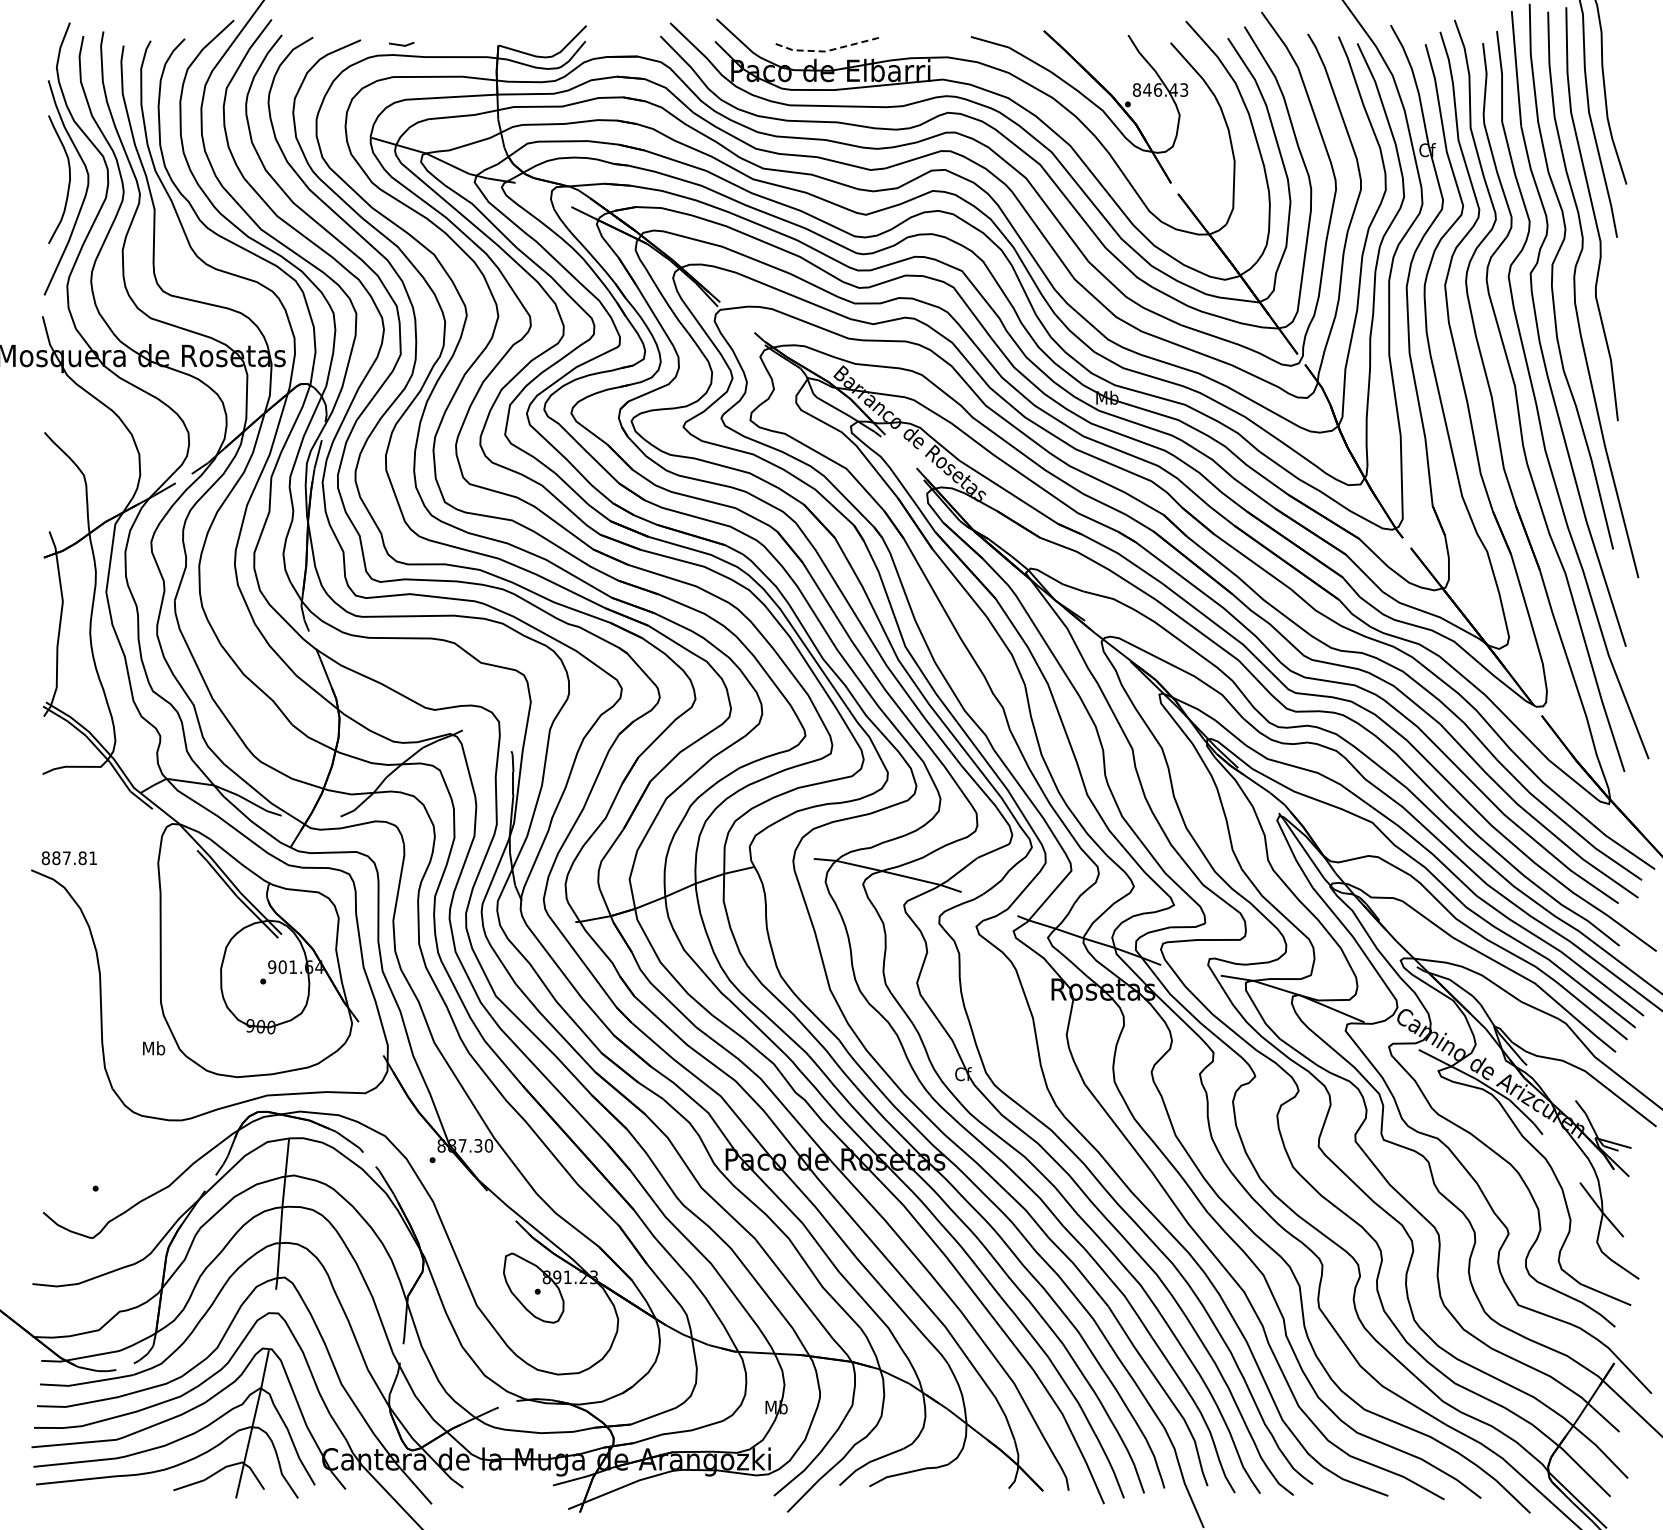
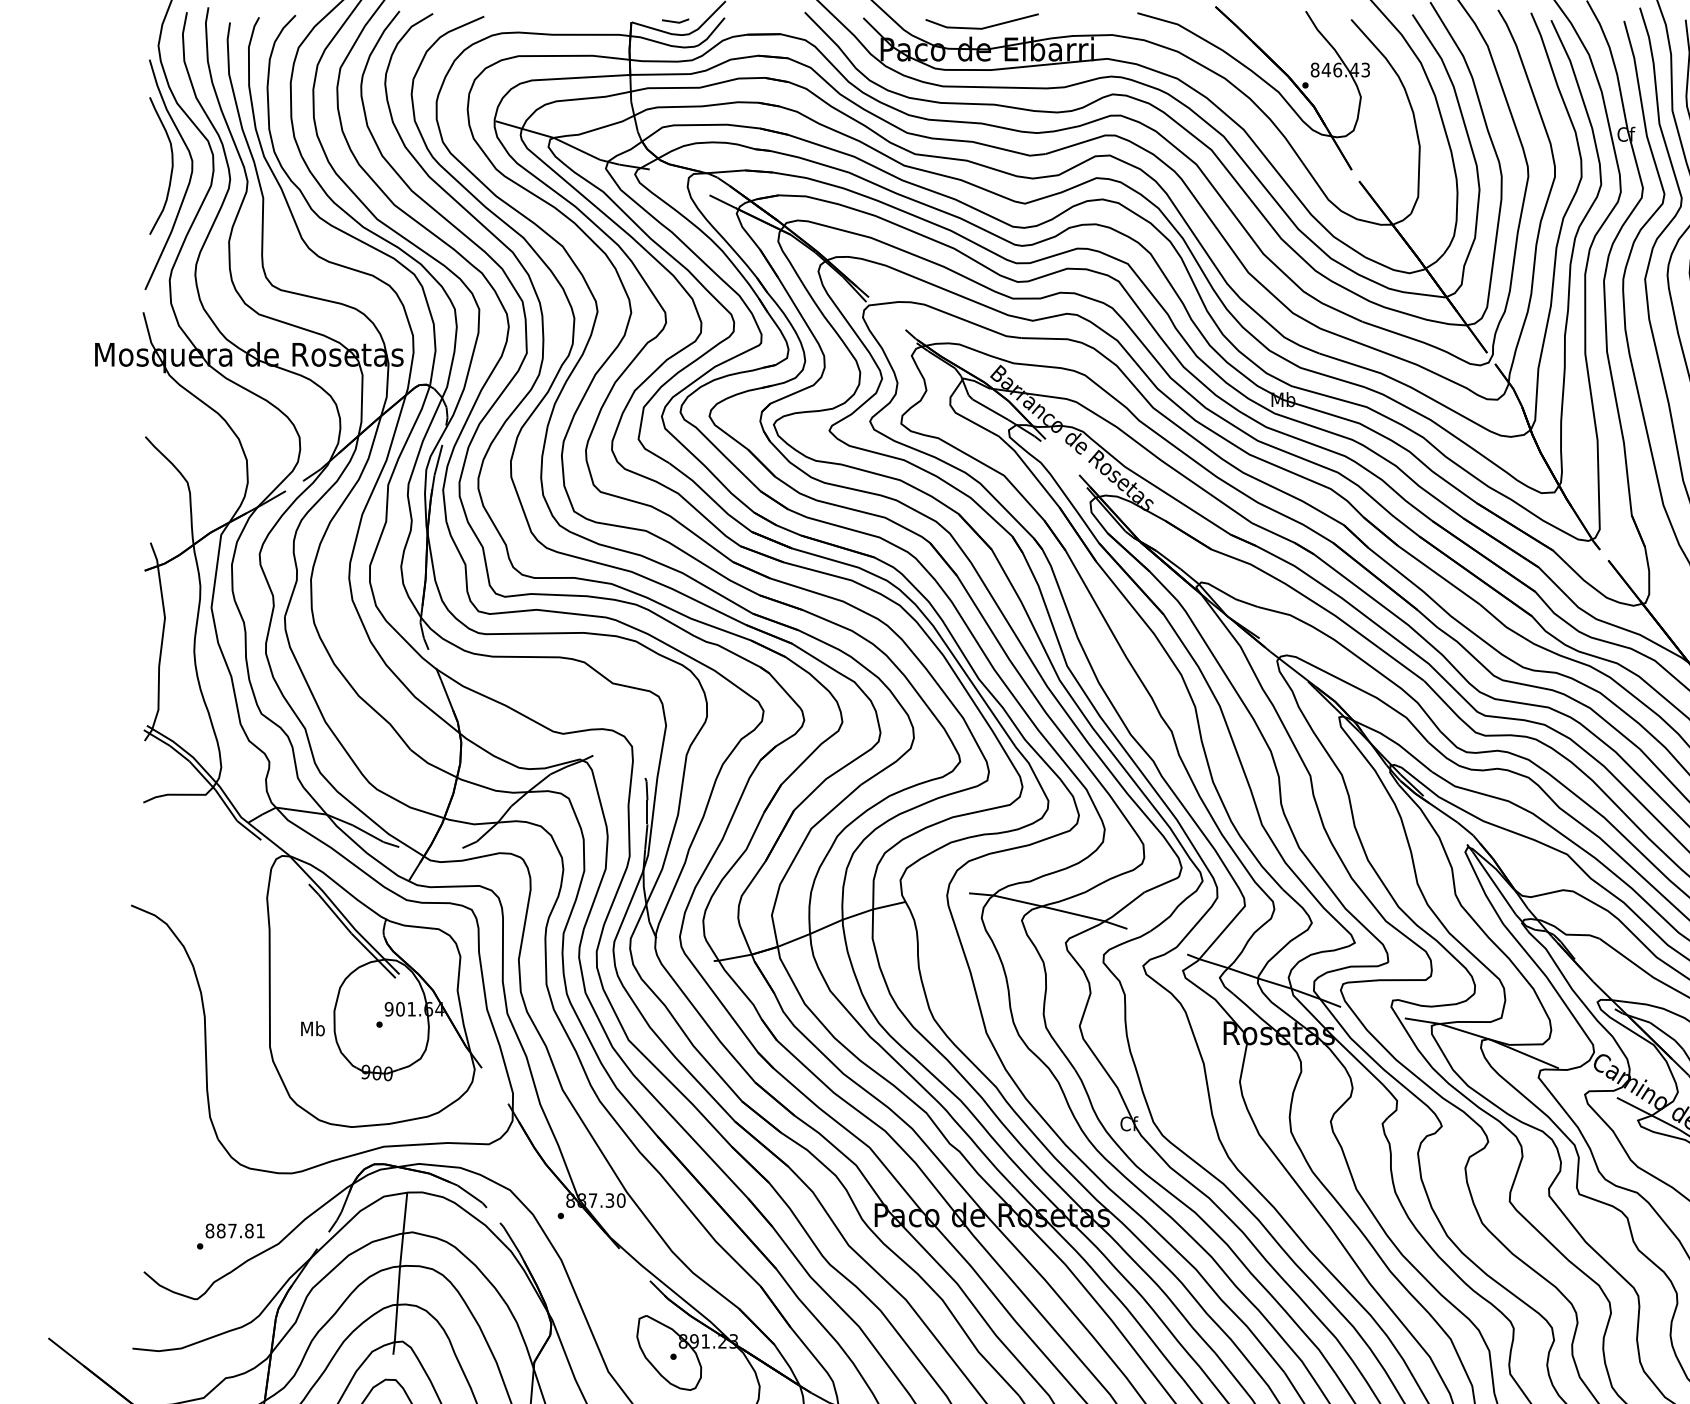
line: (401, 44) -> (675, 21), moved
line: (825, 51) -> (981, 28), dashed -> solid
text: (68, 858) -> (234, 1231), moved
text: (154, 1048) -> (313, 1028), moved

